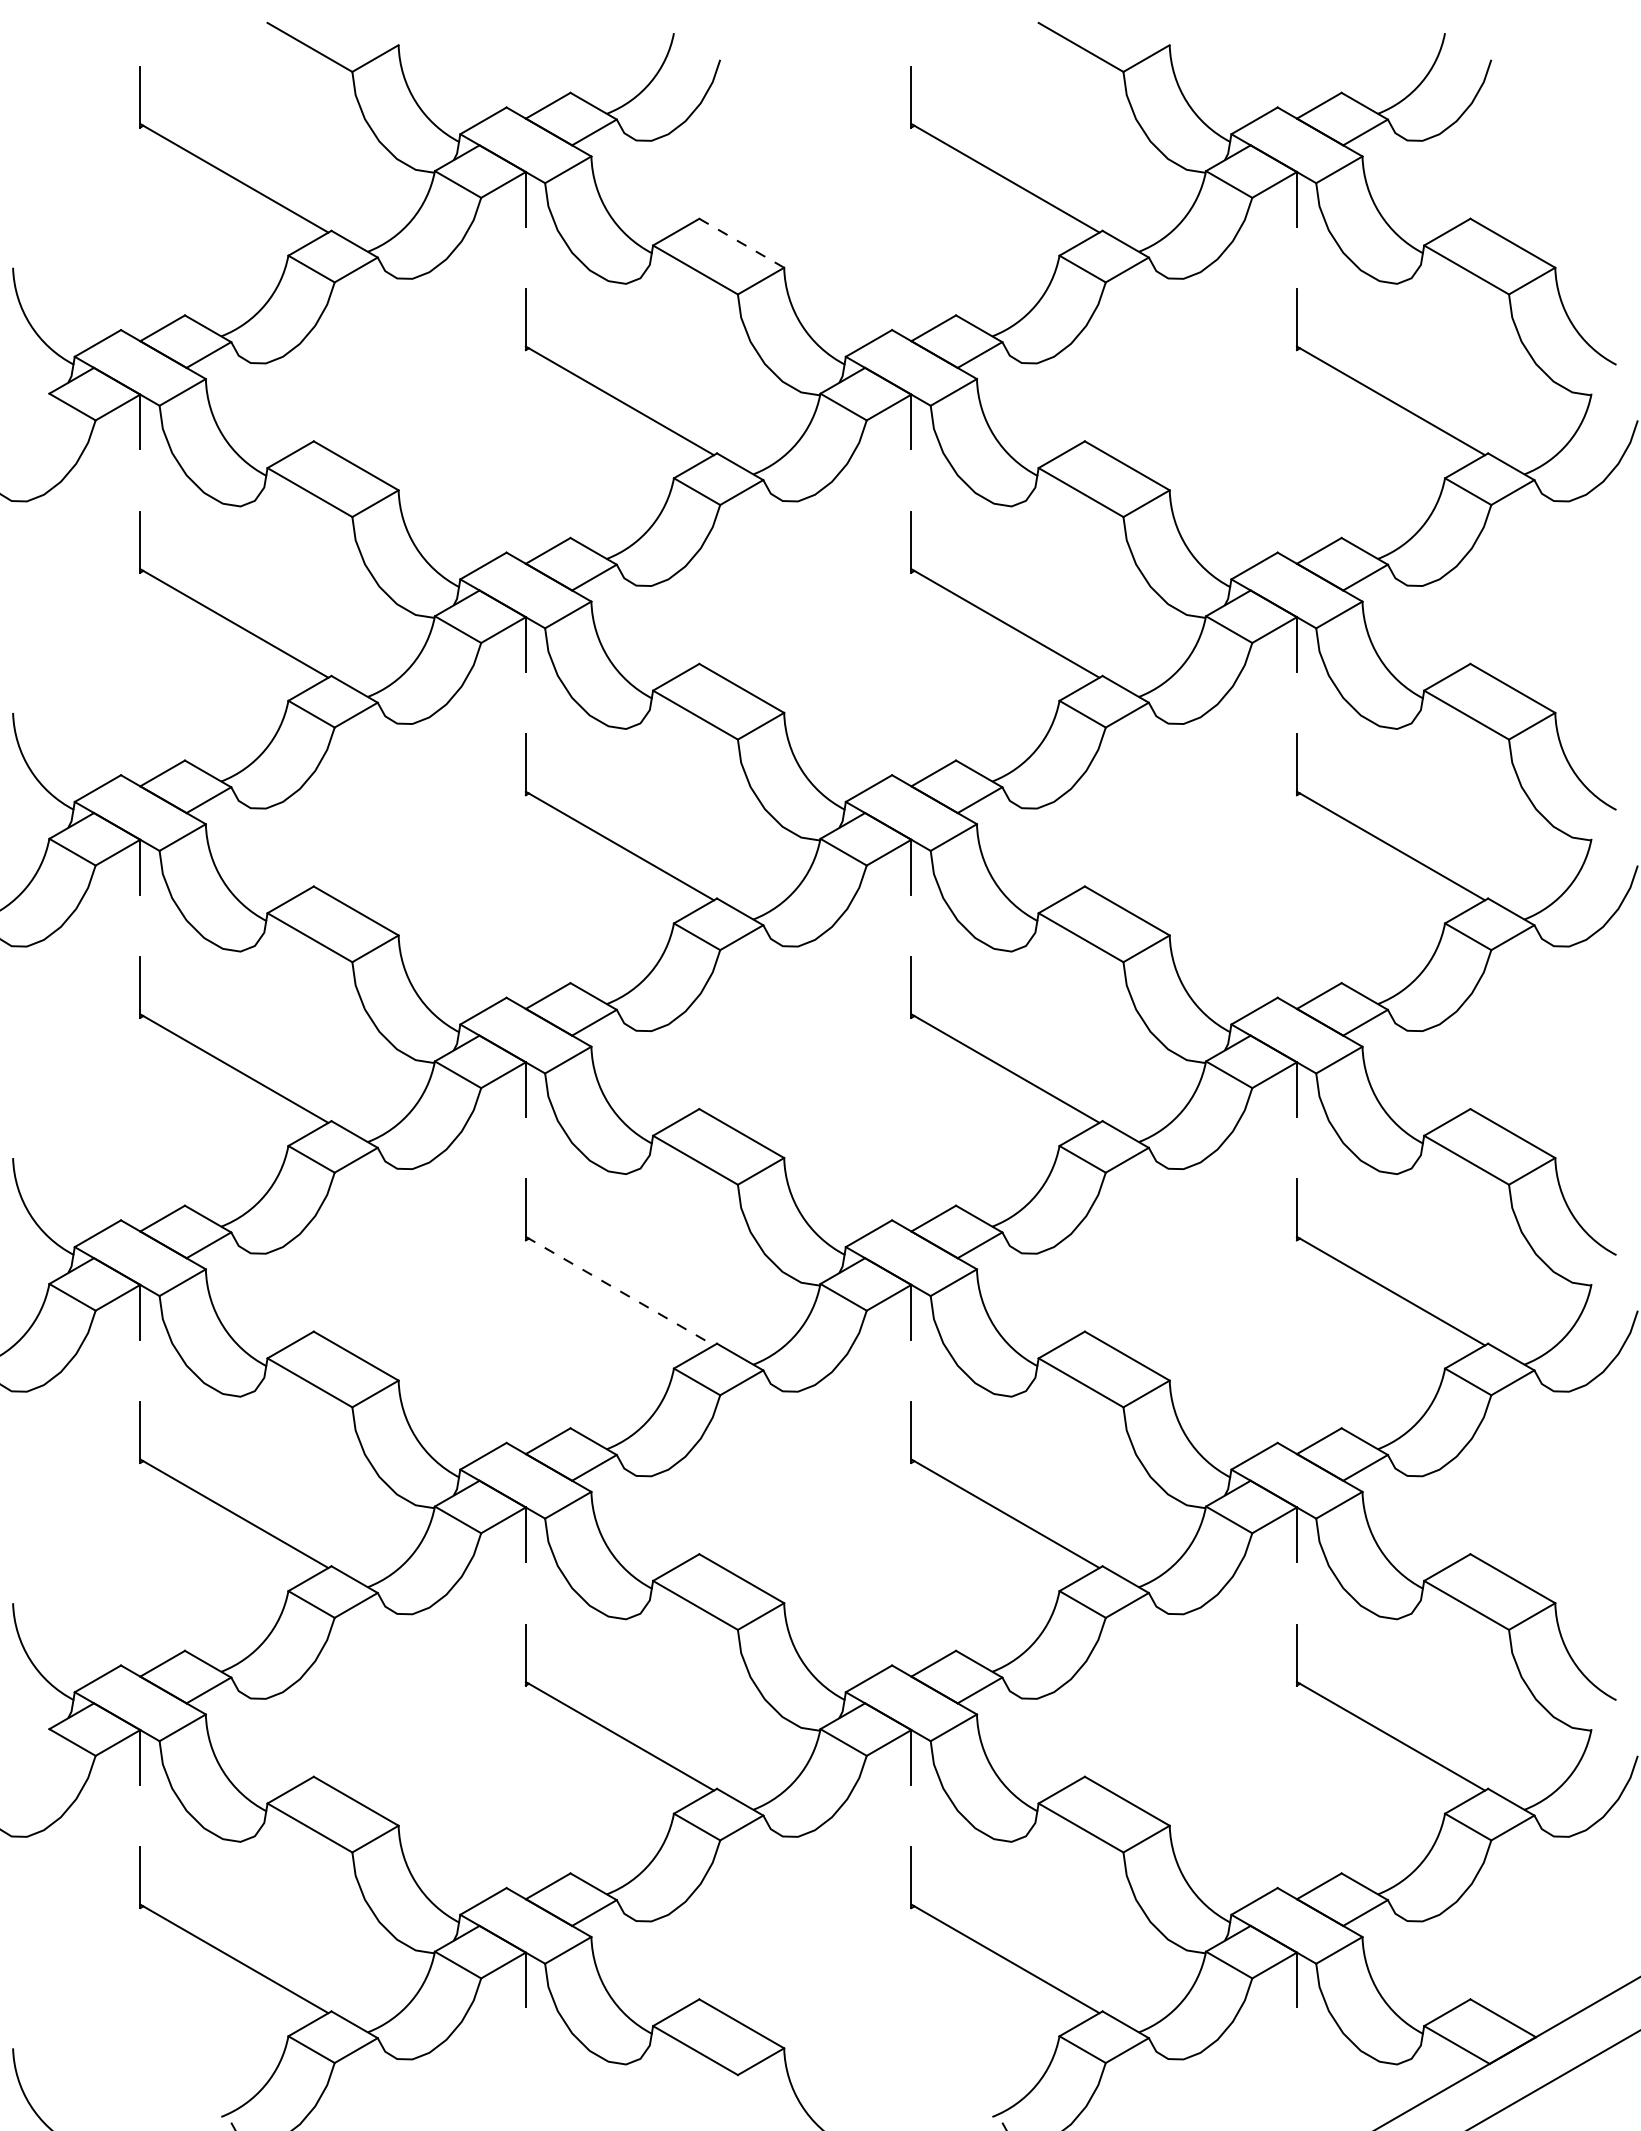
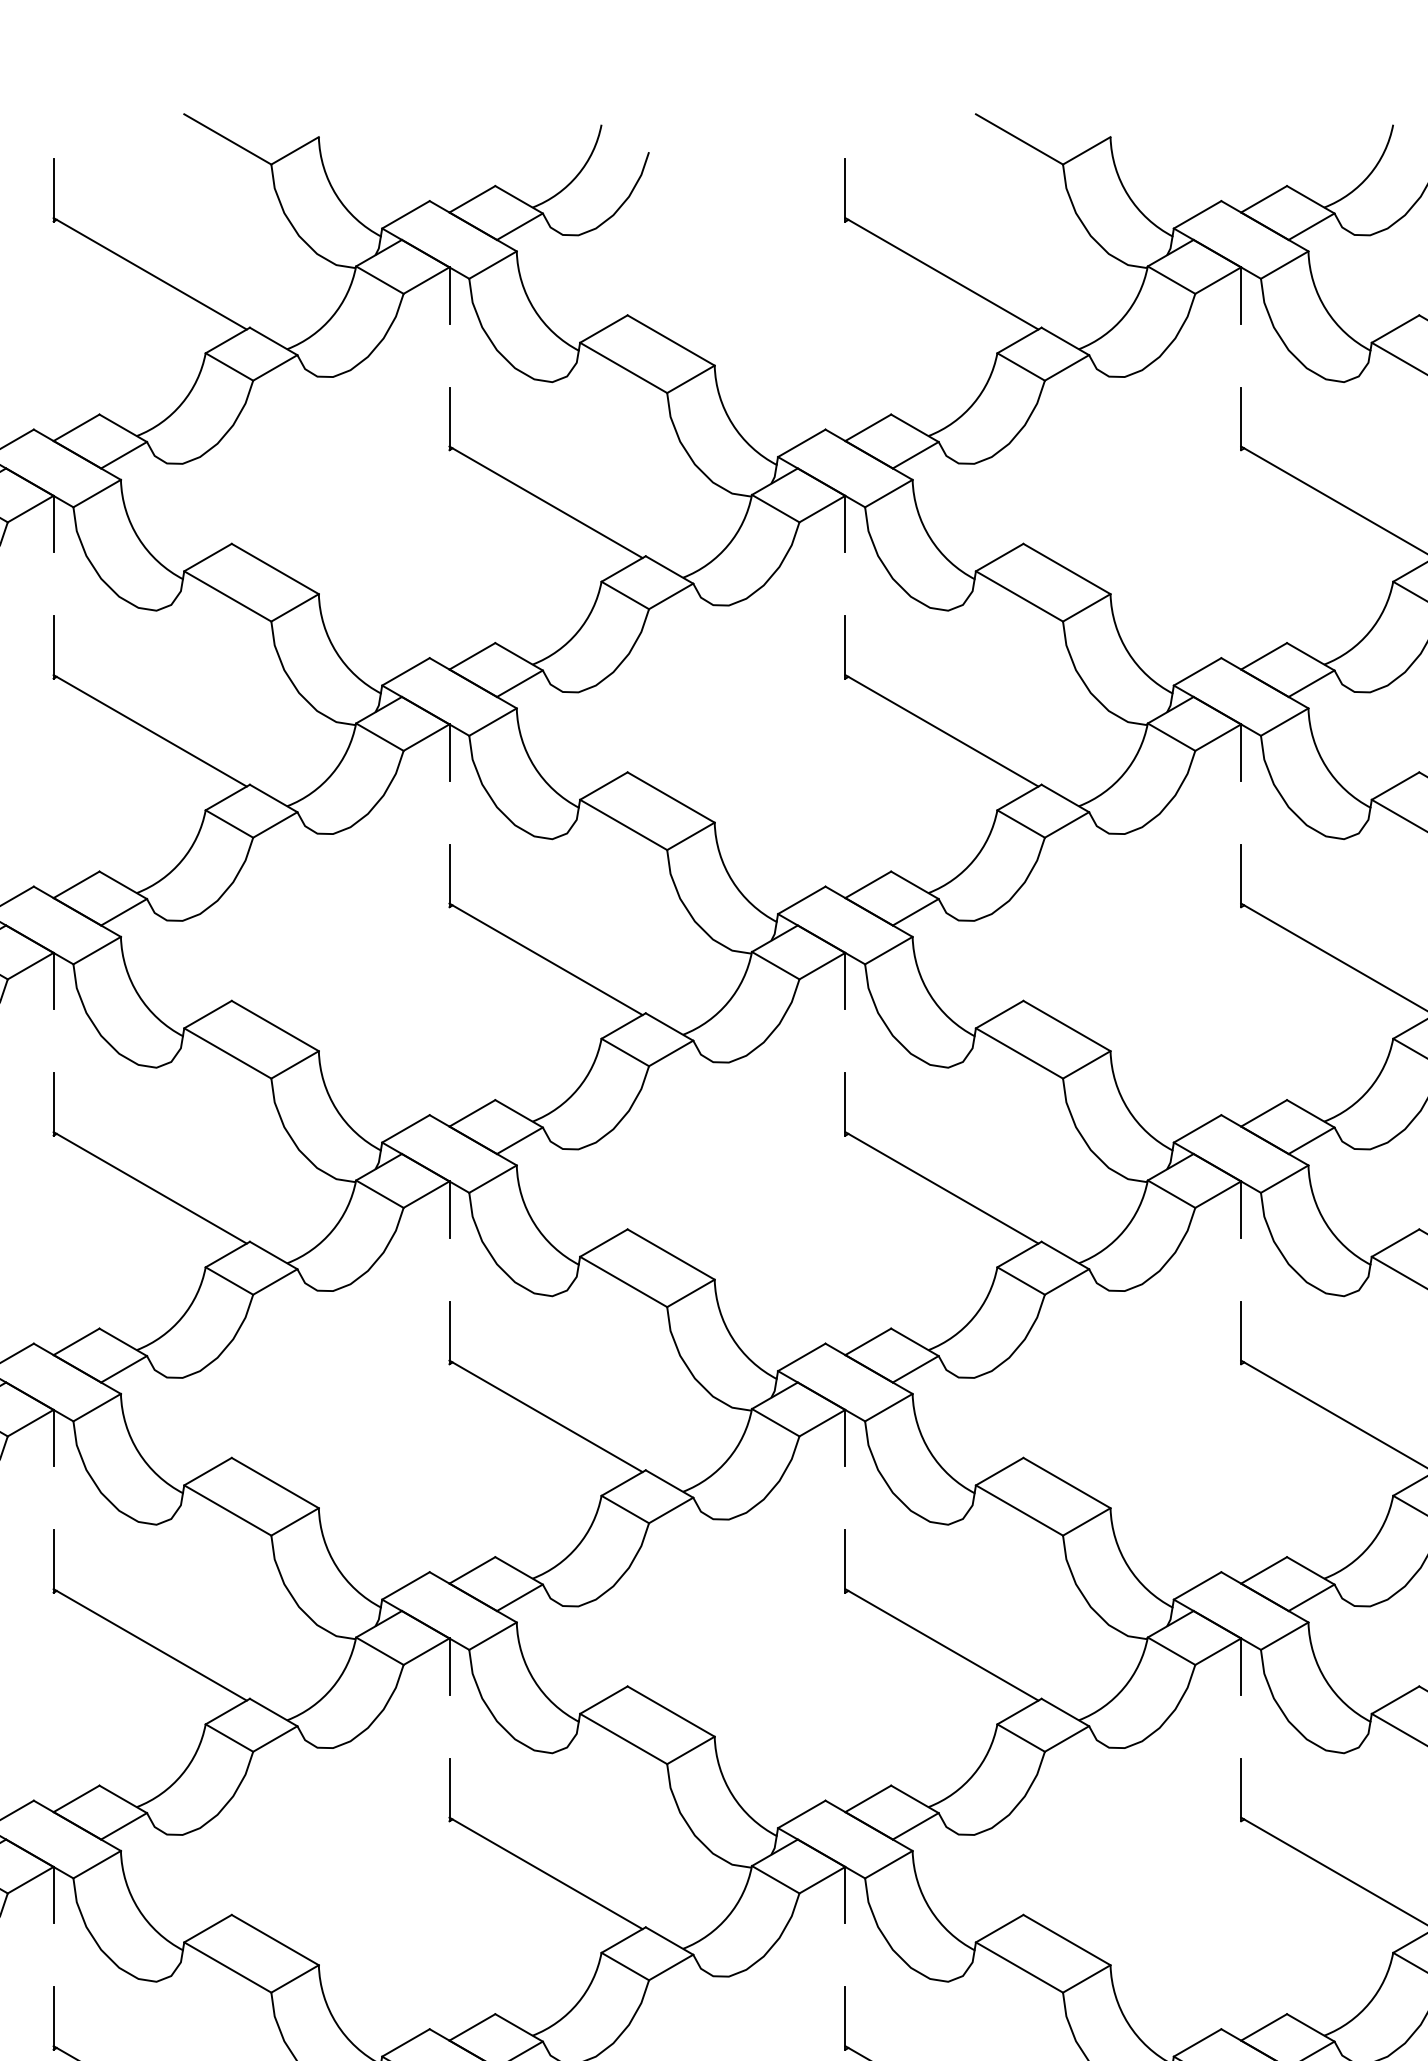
line: (741, 243) -> (670, 340), dashed -> solid
line: (619, 1291) -> (545, 1416), dashed -> solid

